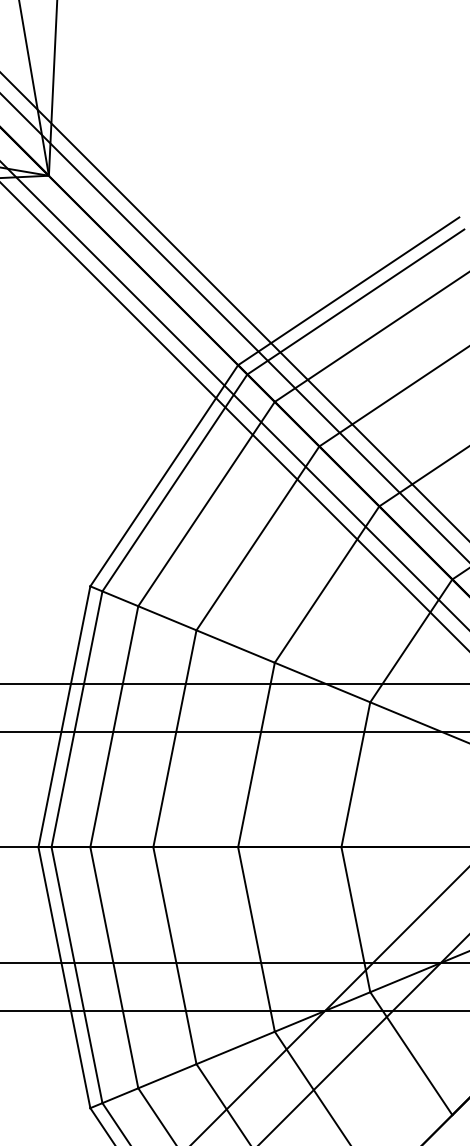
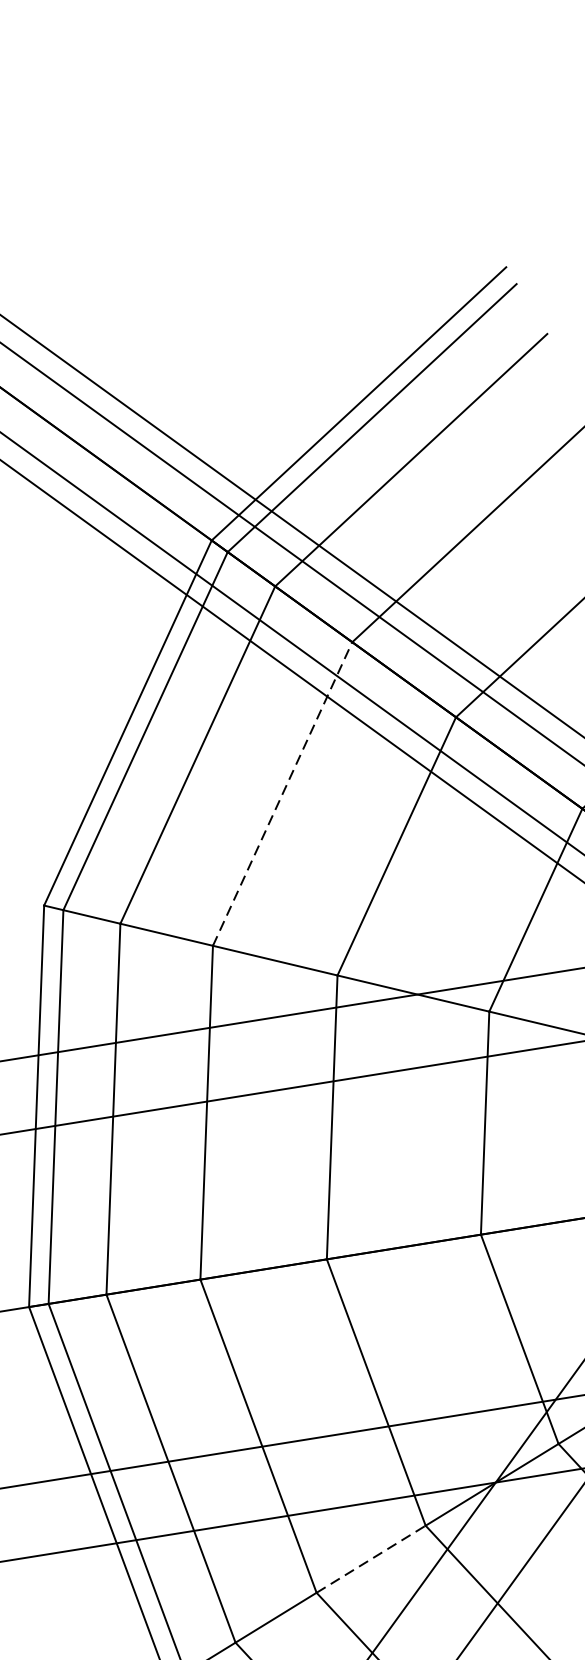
line: (257, 538) -> (281, 794), solid -> dashed
line: (236, 1047) -> (372, 1558), solid -> dashed

